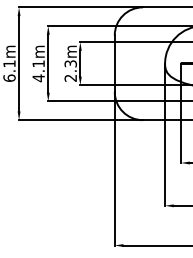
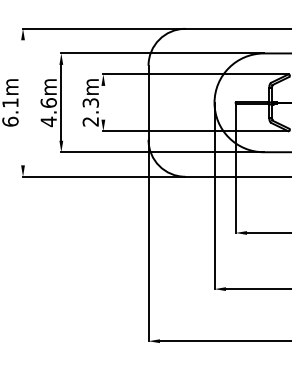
line: (19, 63) -> (23, 102), removed
text: (38, 63) -> (48, 102), 4.1m -> 4.6m
line: (80, 63) -> (103, 102), removed

